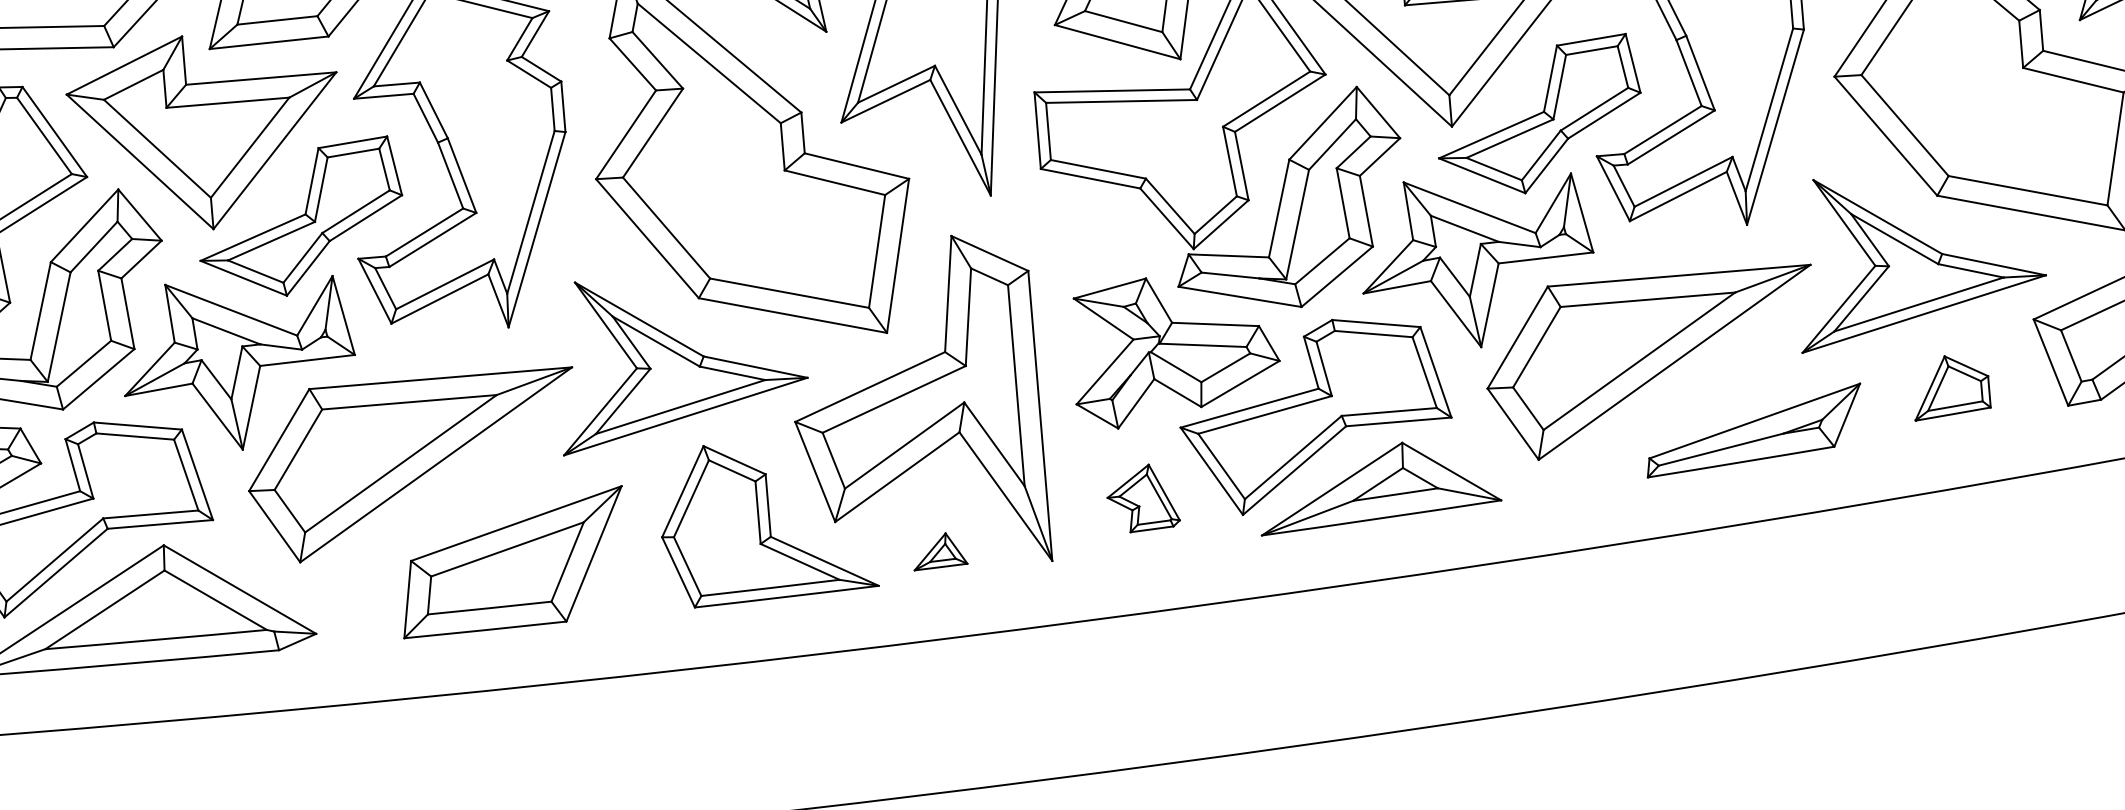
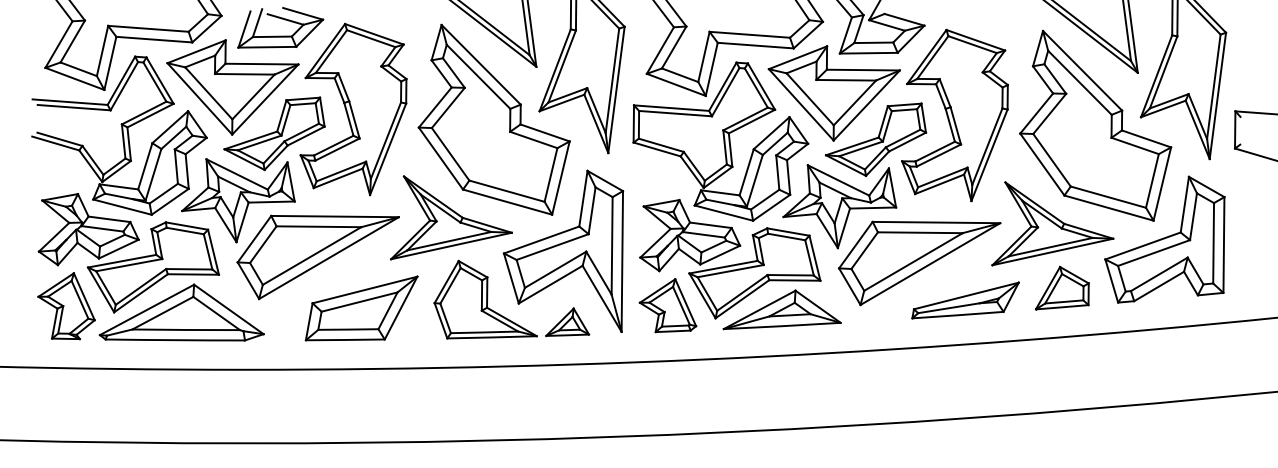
part: (1950, 385) -> (1062, 287), size x1.43
part: (1141, 497) -> (667, 305), size x1.67
part: (938, 549) -> (567, 321), size x1.67

